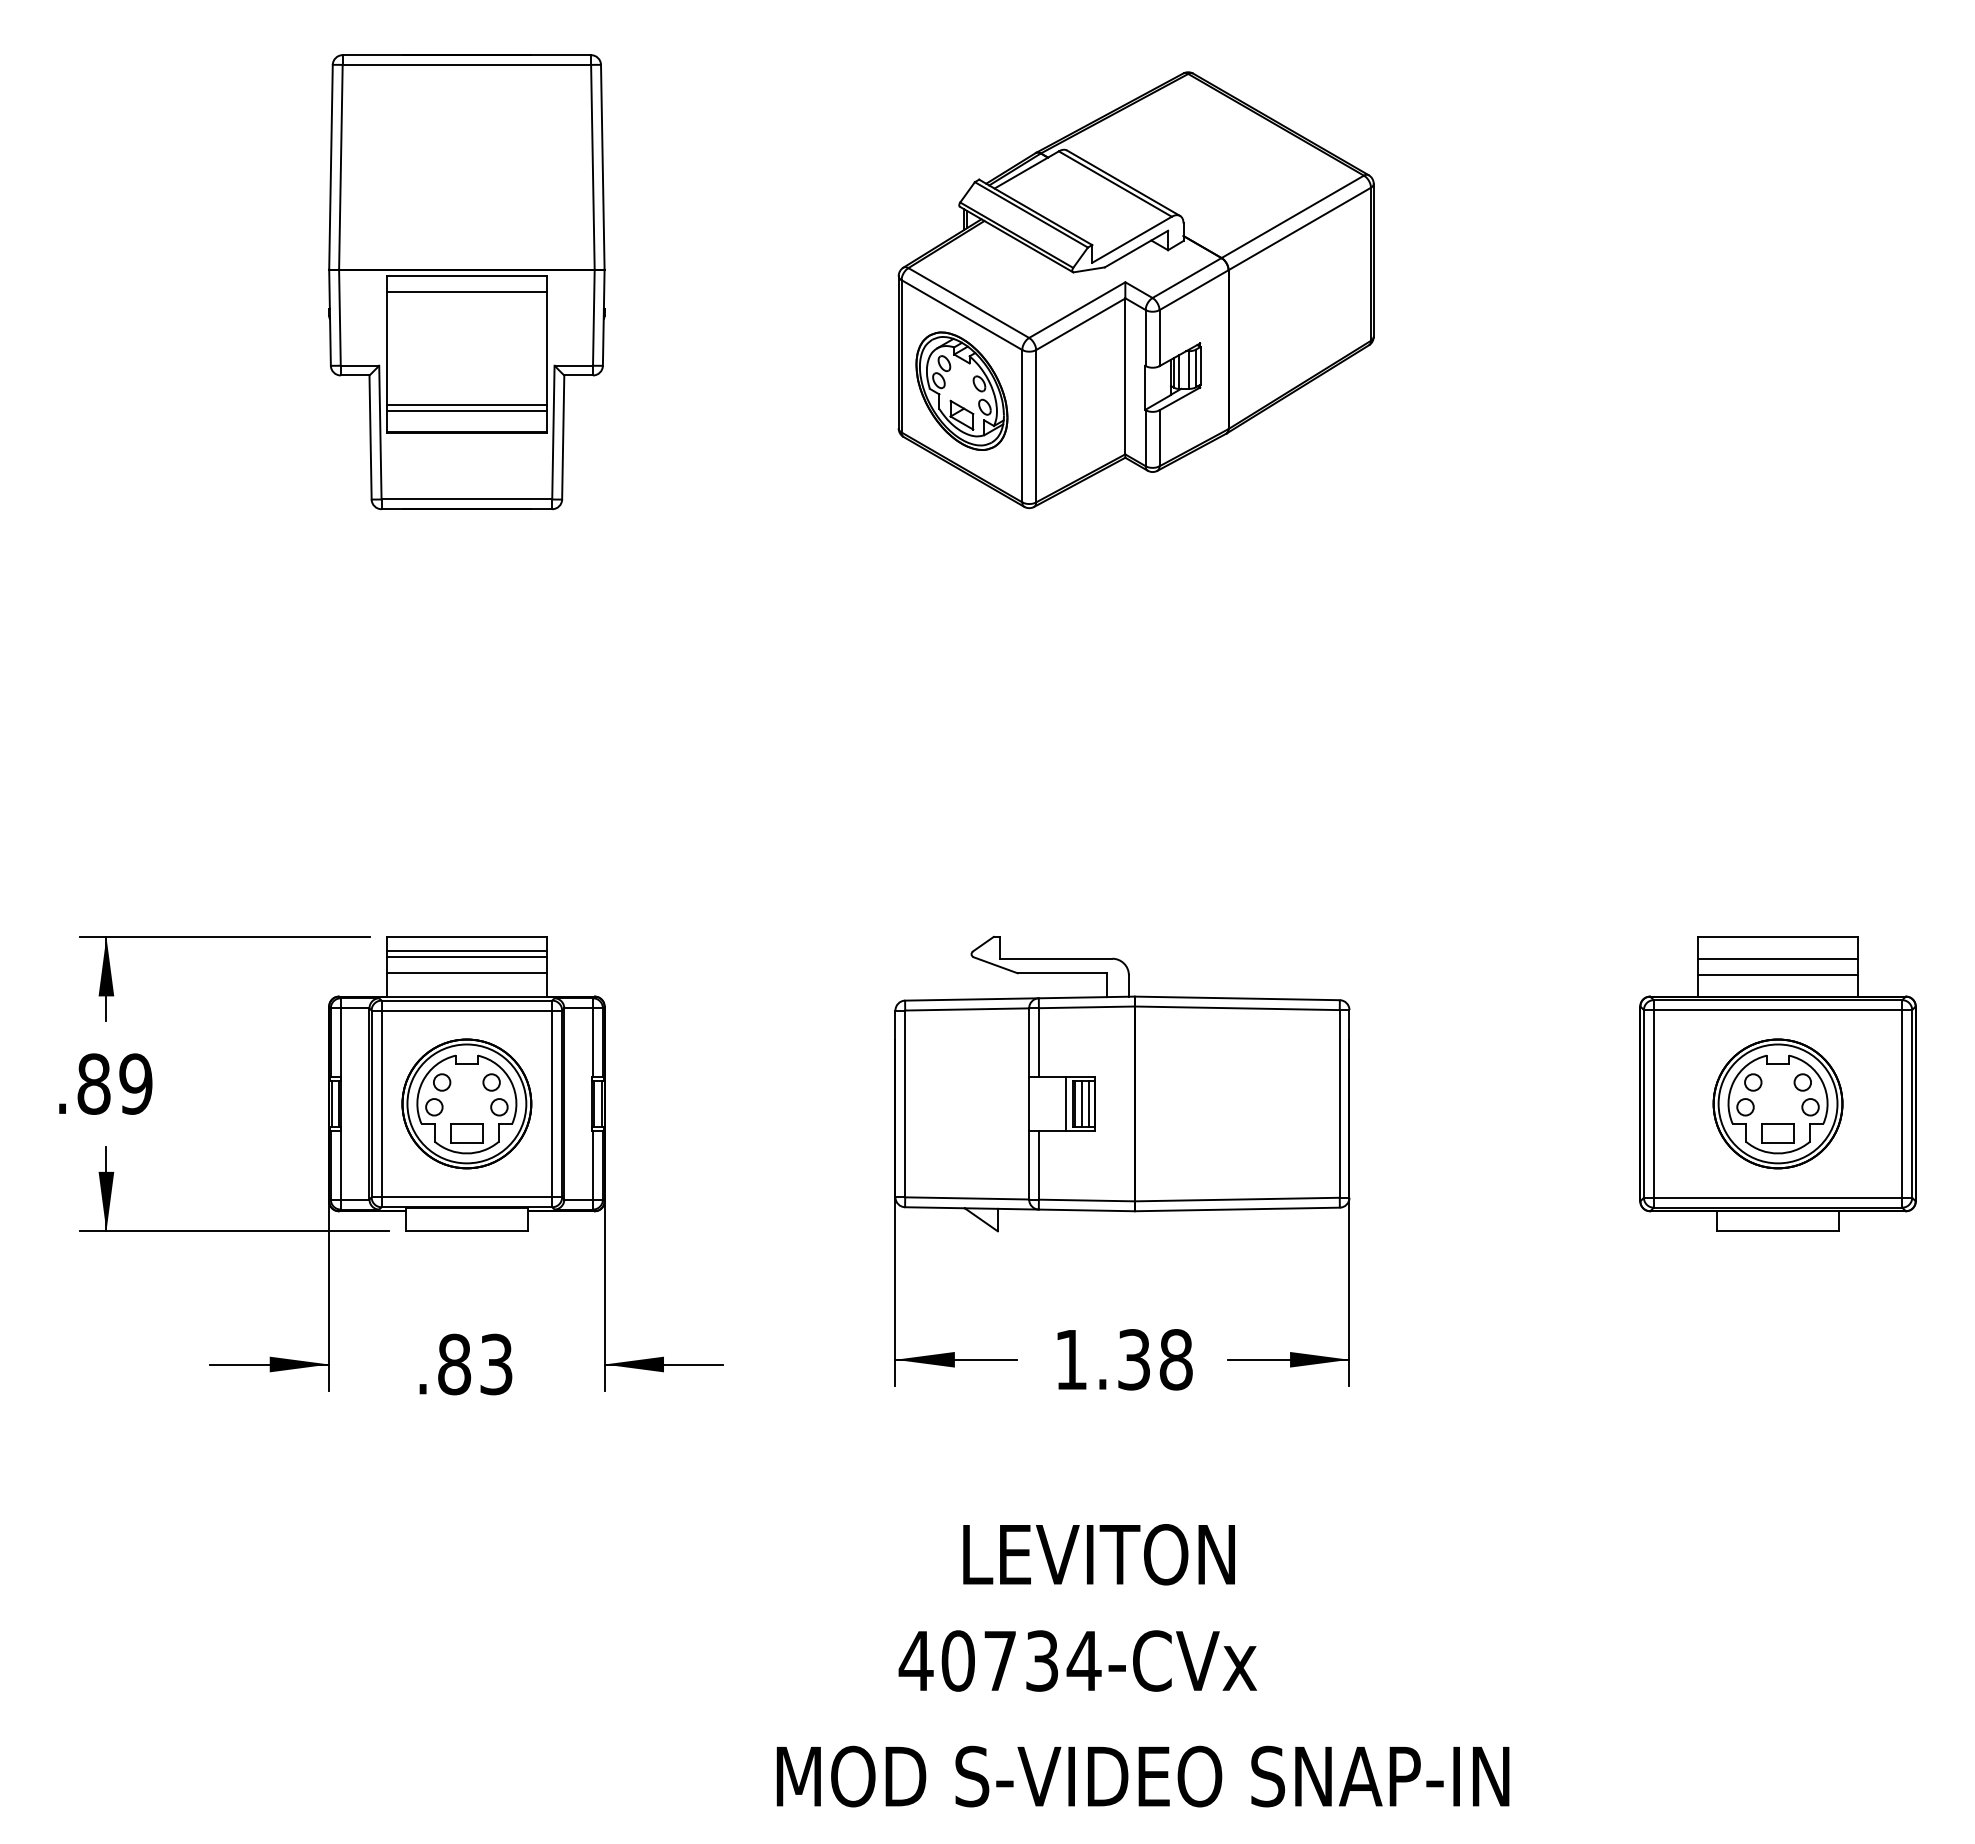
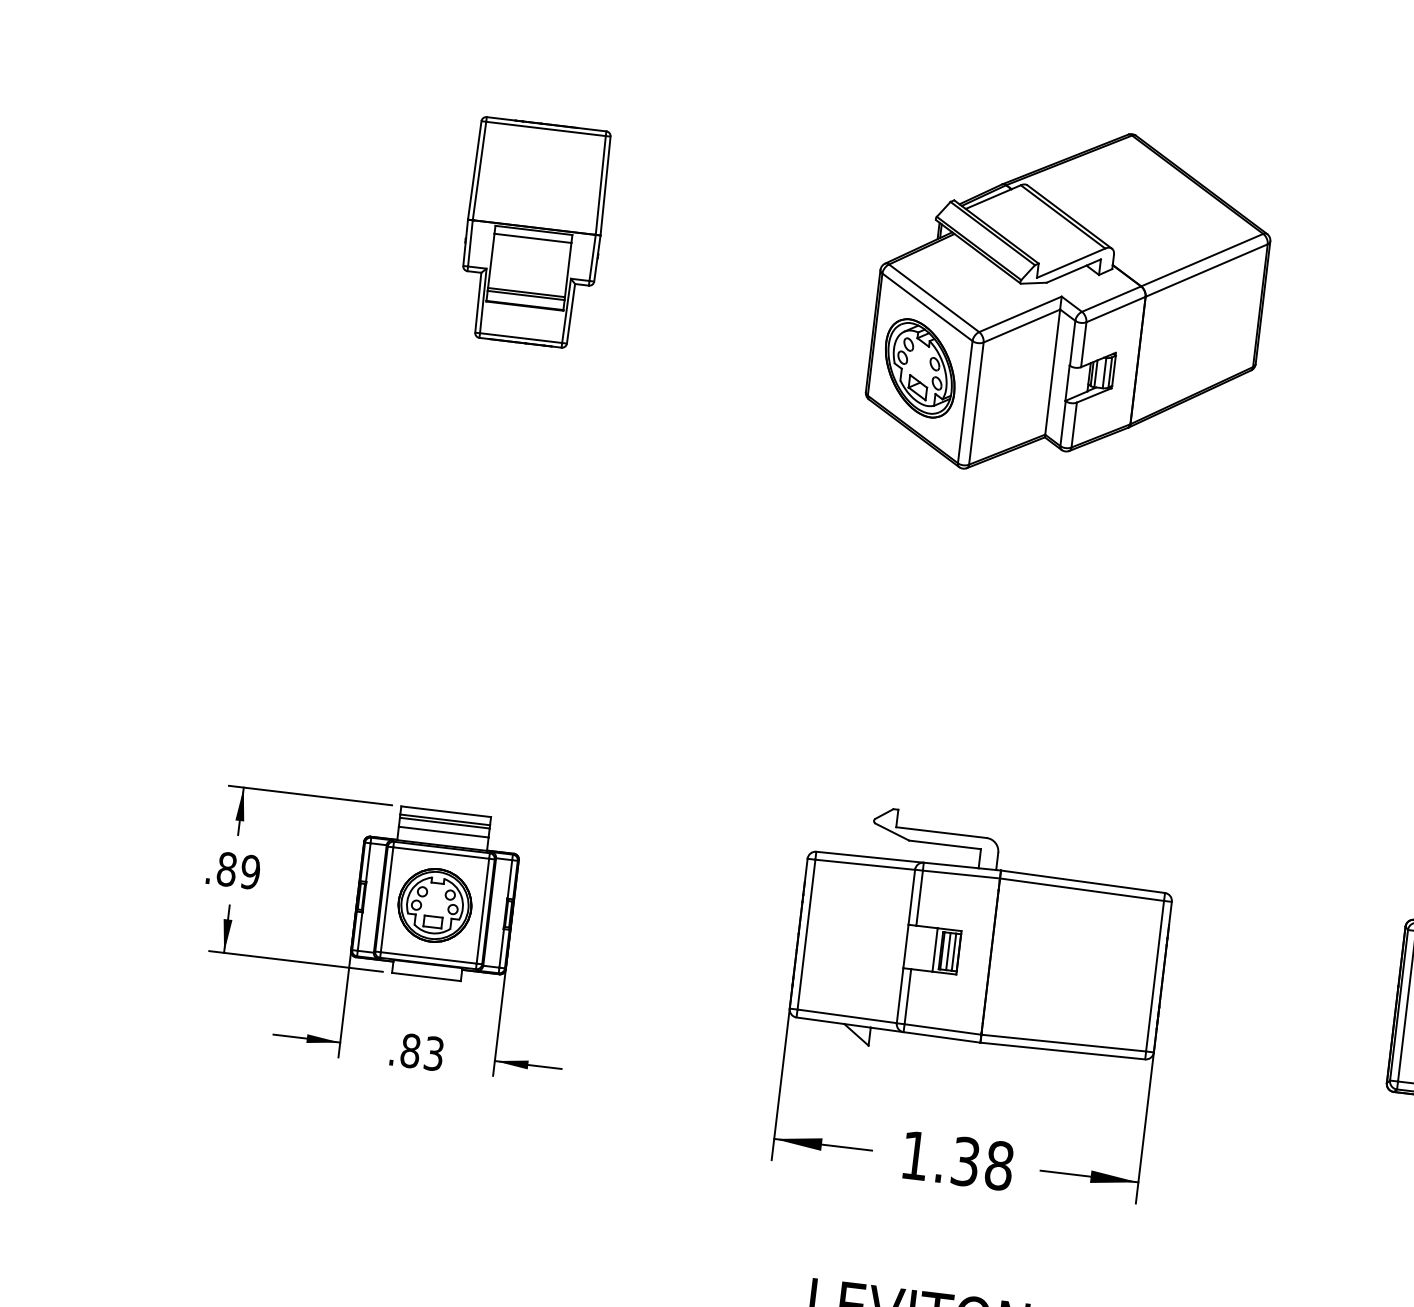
part: (466, 281) -> (533, 232), size x0.6
part: (391, 1165) -> (388, 934), size x0.7

